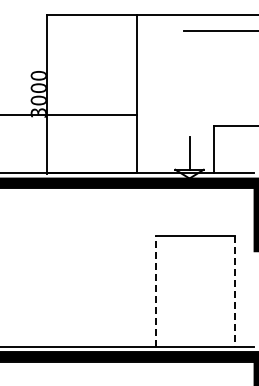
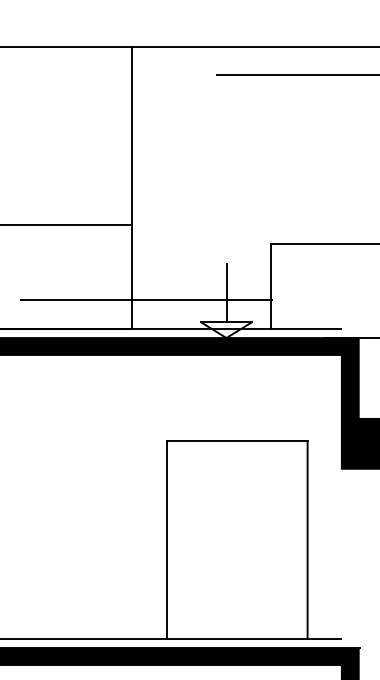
line: (144, 157) -> (145, 300), added
line: (156, 291) -> (167, 539), dashed -> solid
line: (234, 292) -> (306, 541), dashed -> solid

